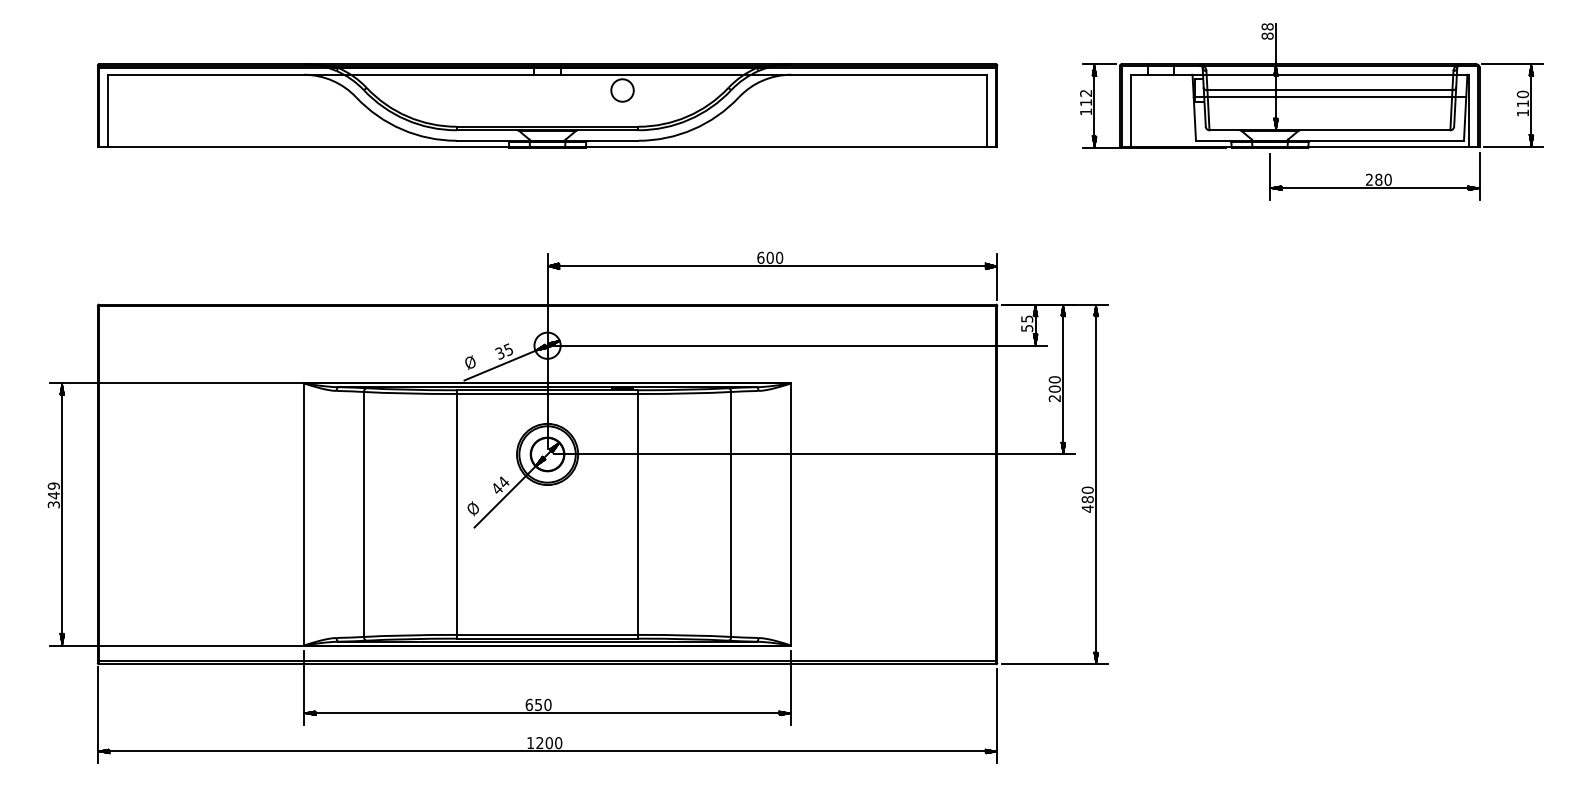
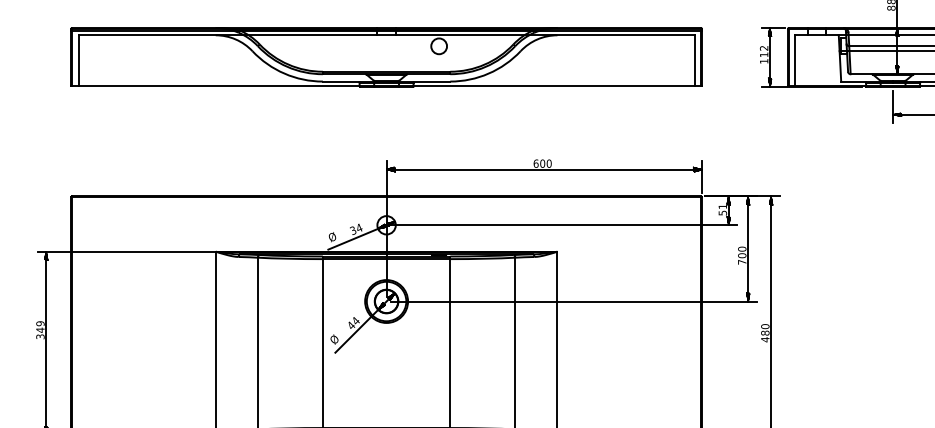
text: (1027, 318) -> (723, 206), 55 -> 51
text: (508, 349) -> (359, 227), 35 -> 34
text: (1054, 398) -> (741, 262), 200 -> 700

